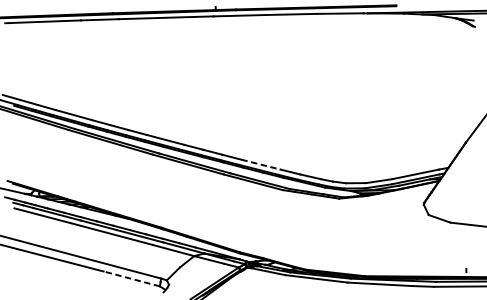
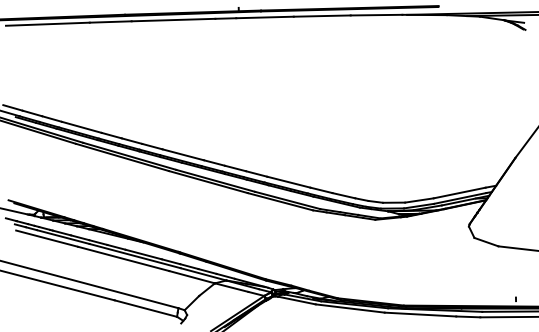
line: (261, 164) -> (289, 182), dashed -> solid
line: (131, 278) -> (145, 308), dashed -> solid

